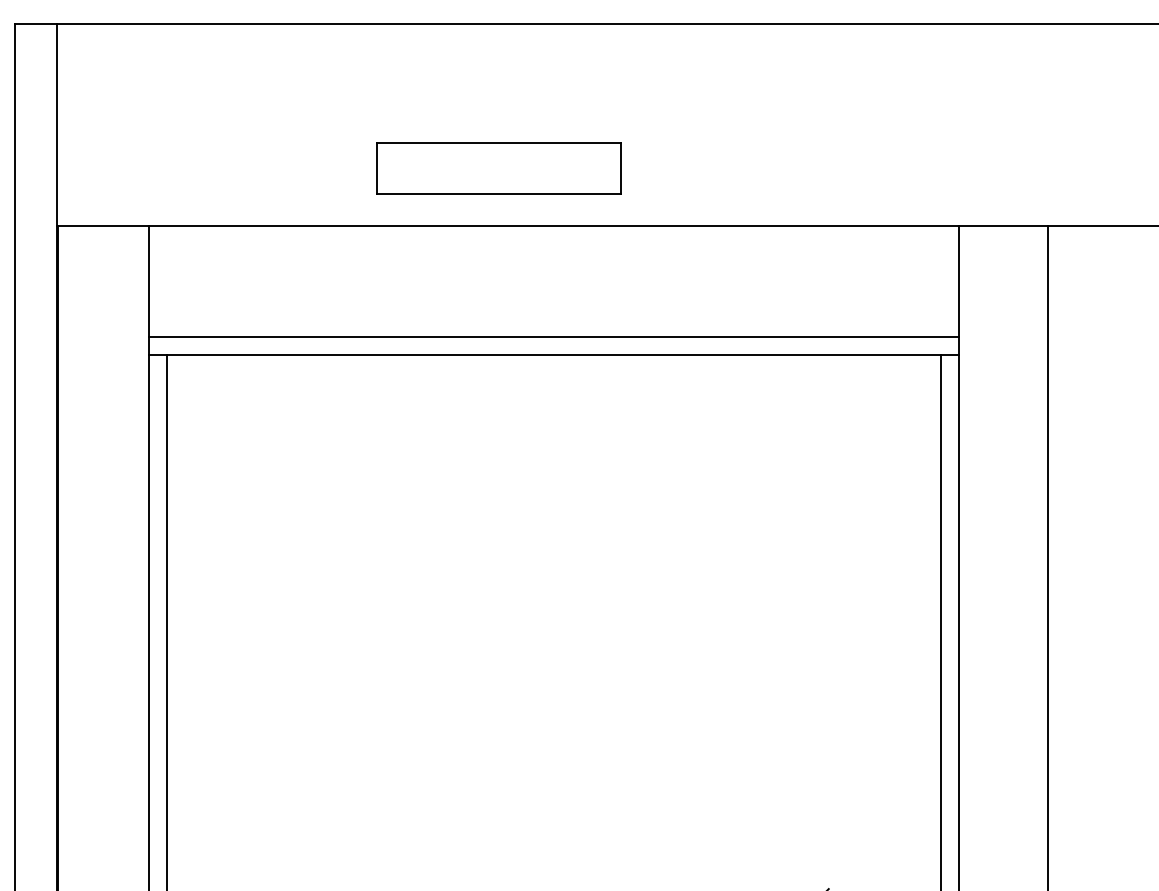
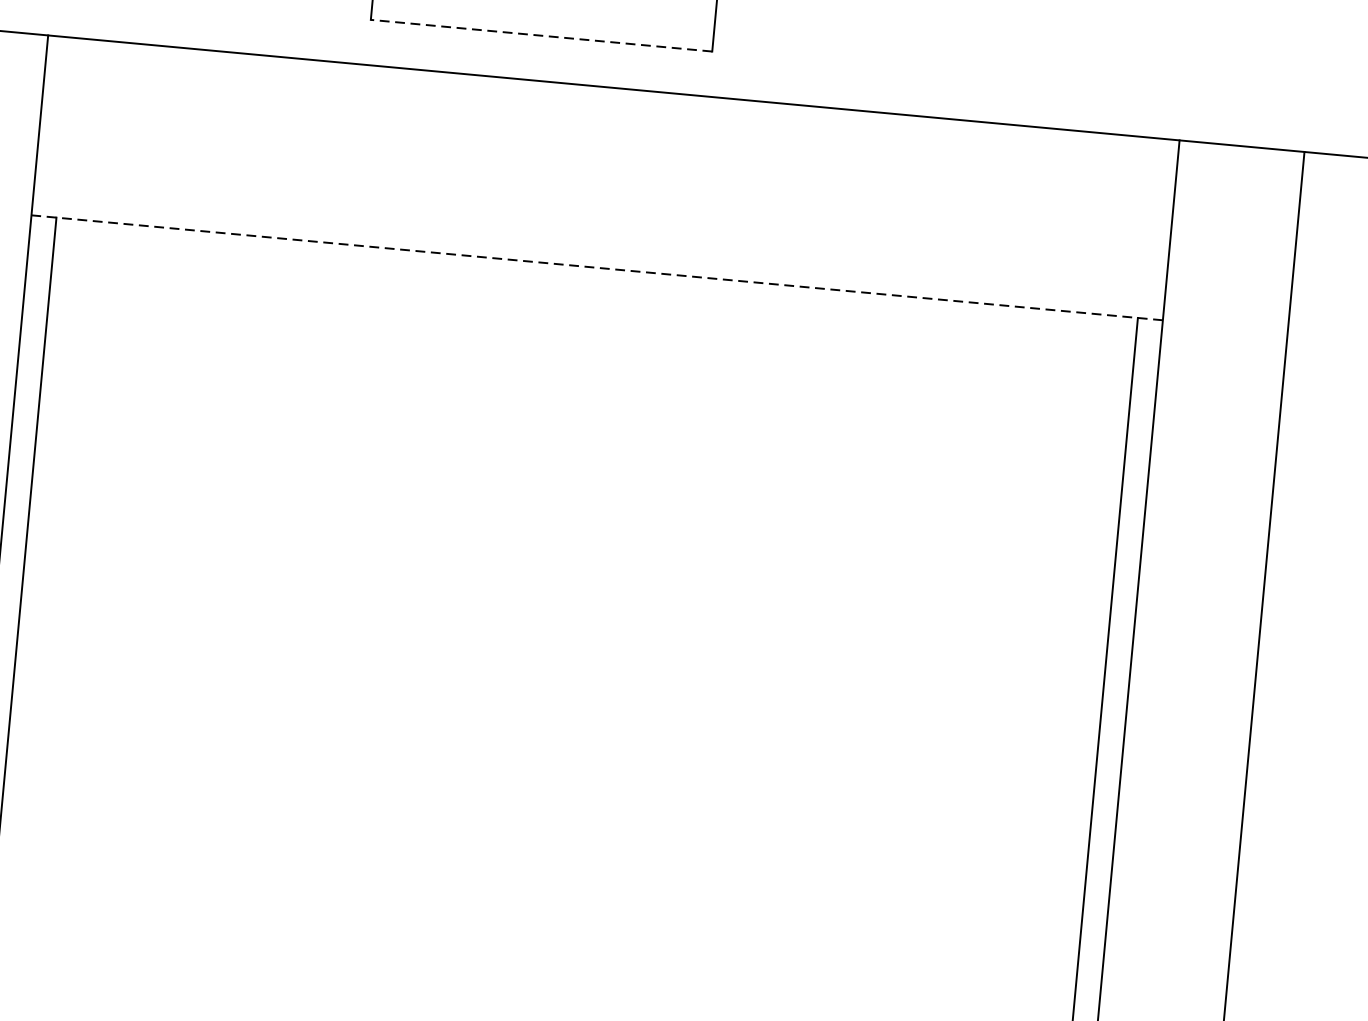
line: (498, 193) -> (541, 35), solid -> dashed
line: (553, 336) -> (599, 242), removed
line: (553, 354) -> (597, 267), solid -> dashed

